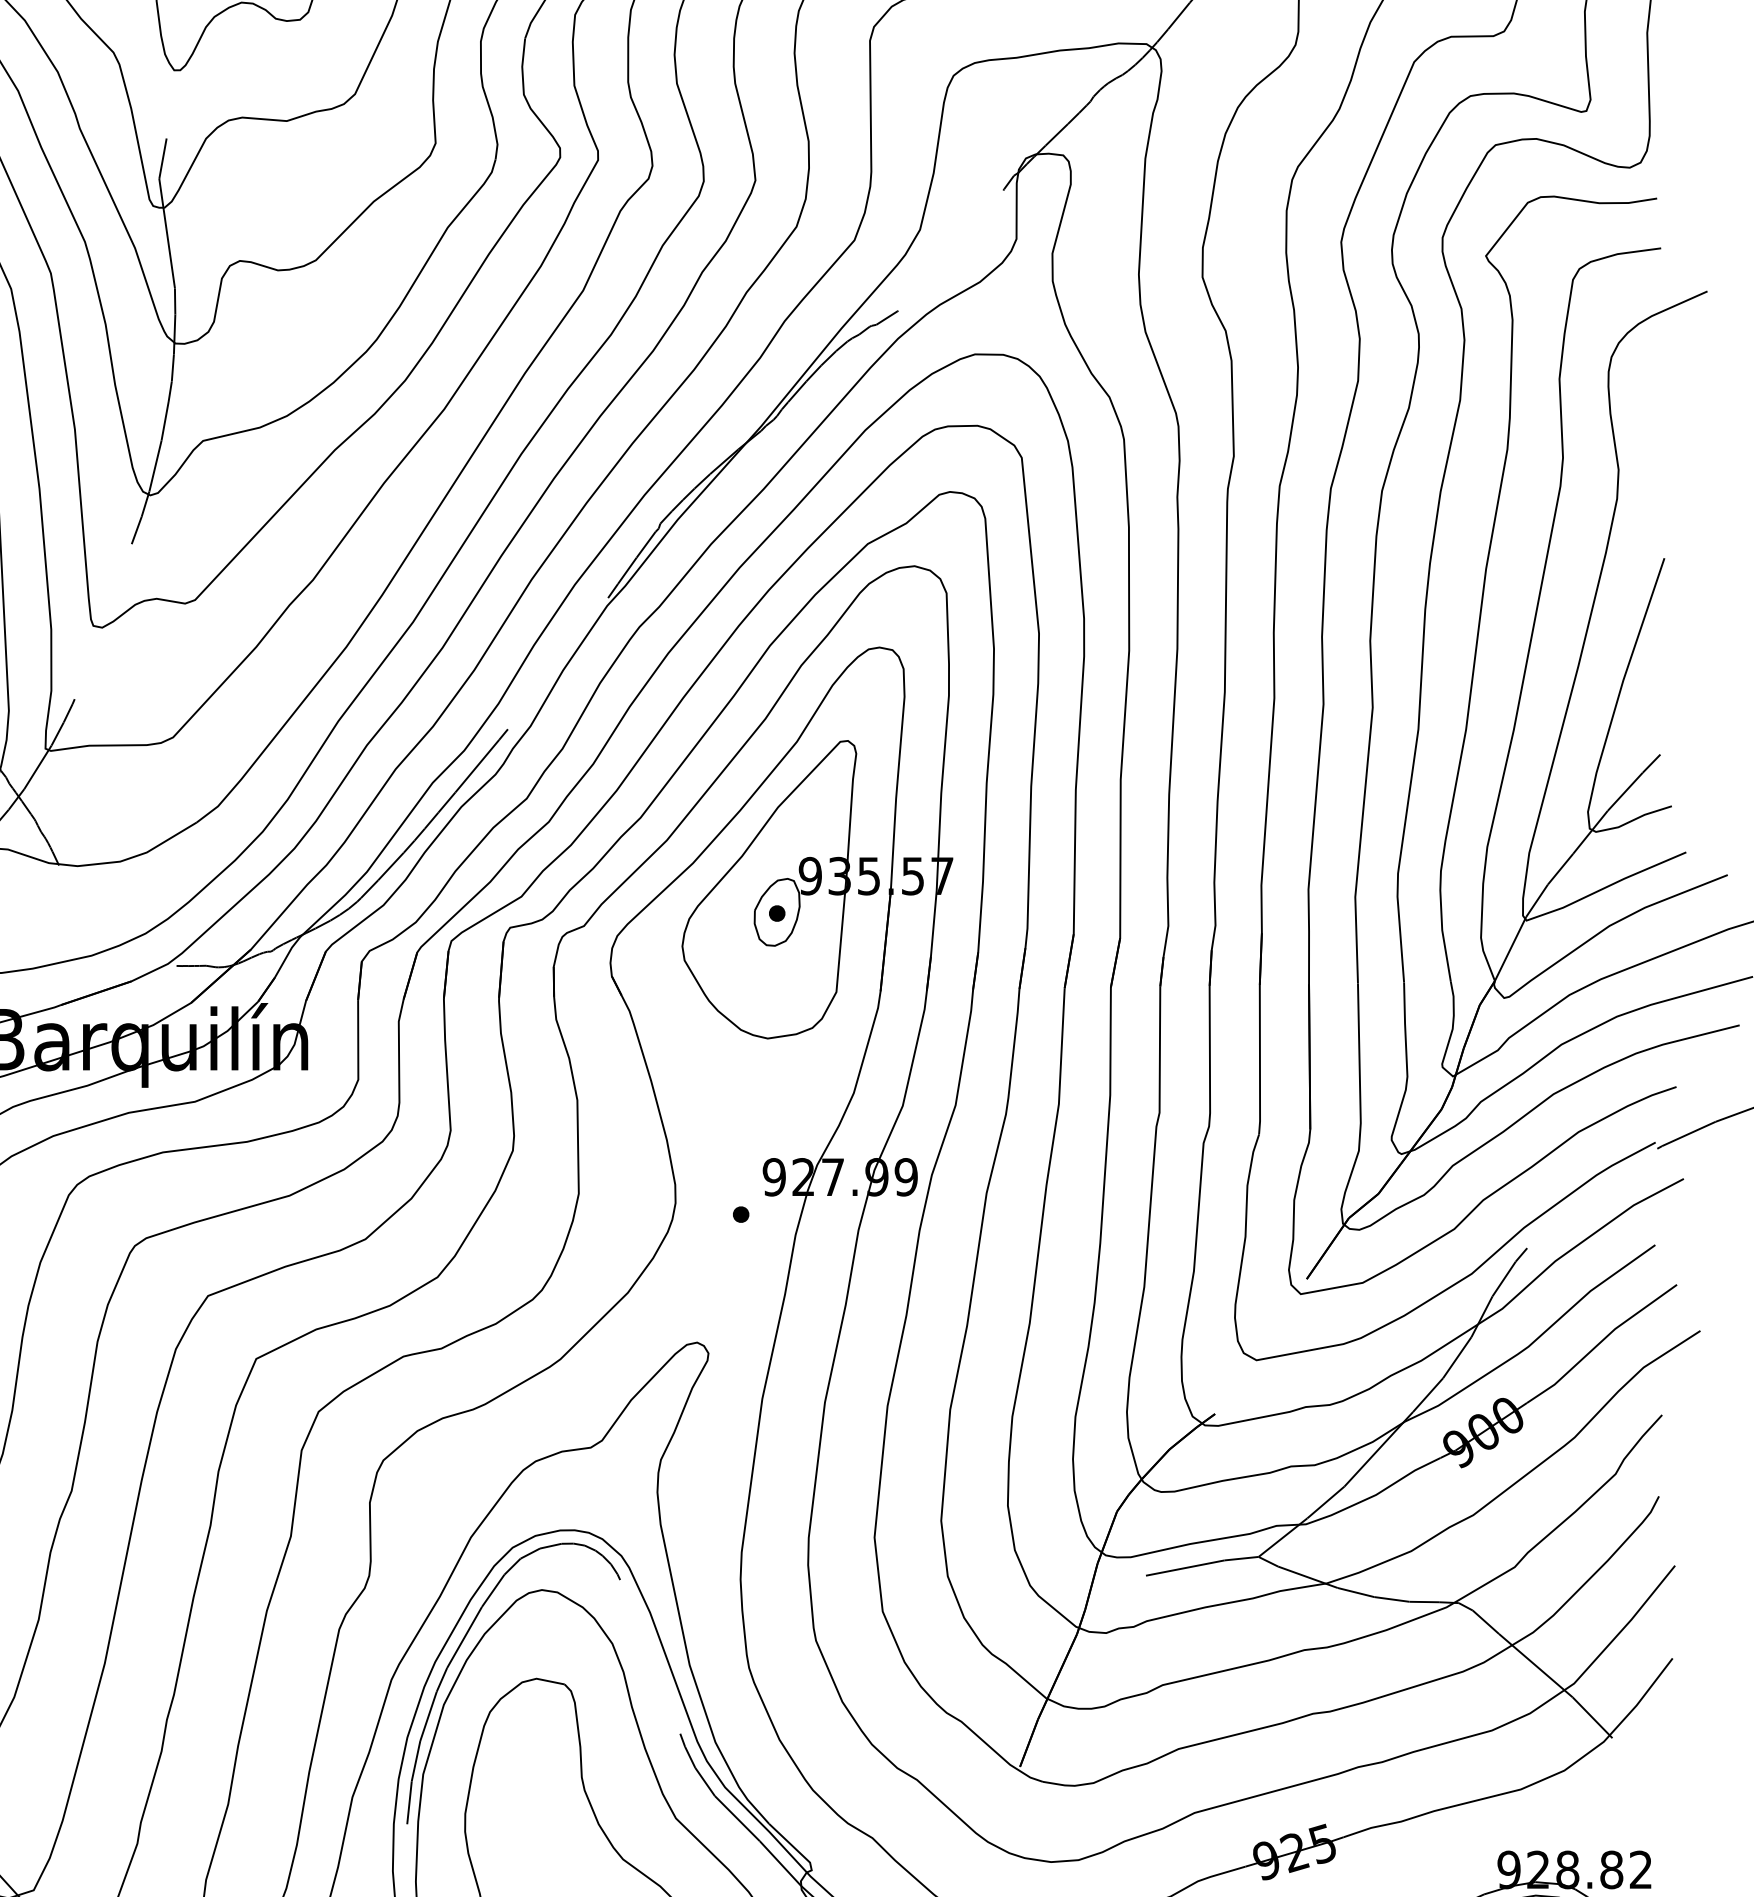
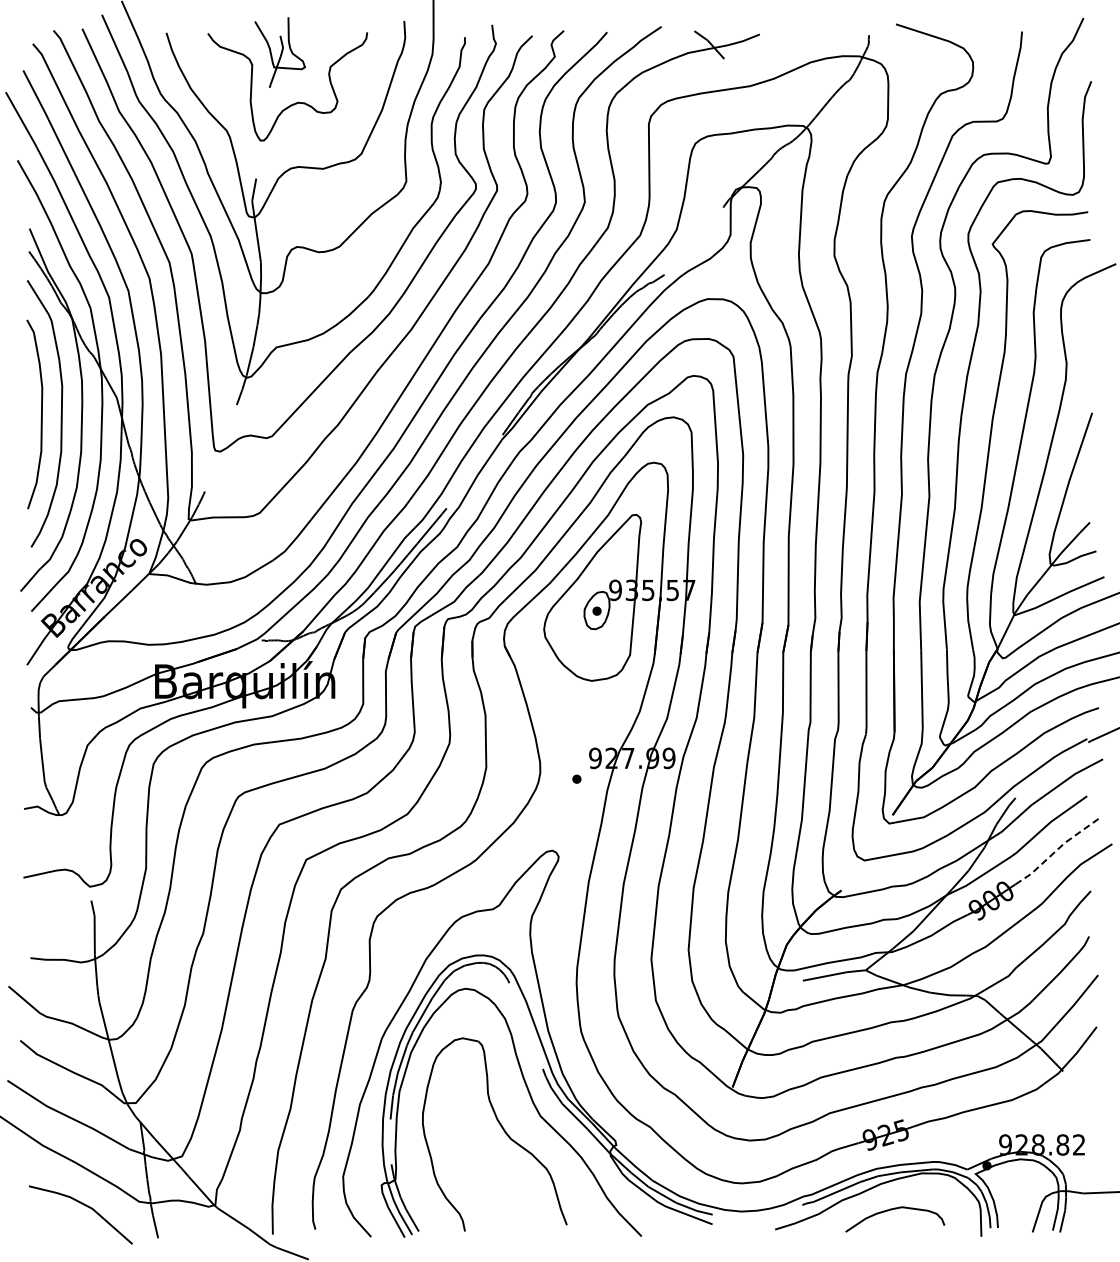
line: (1600, 1342) -> (1056, 850), solid -> dashed

